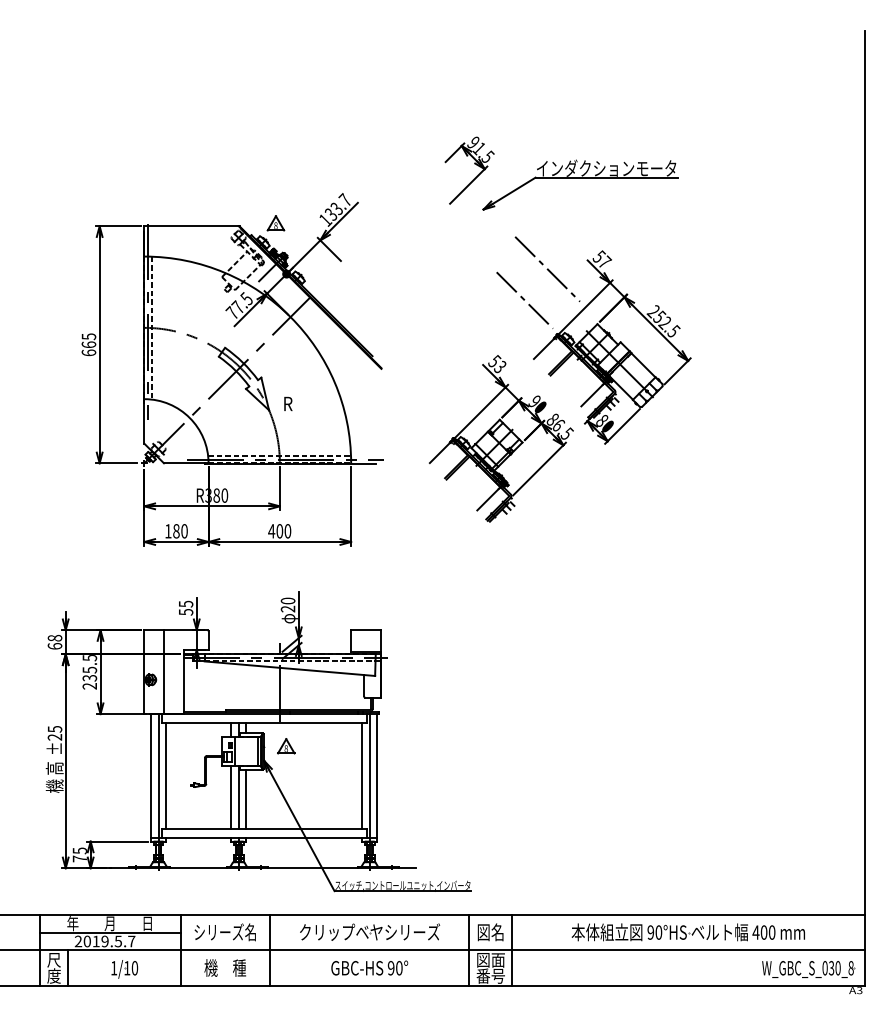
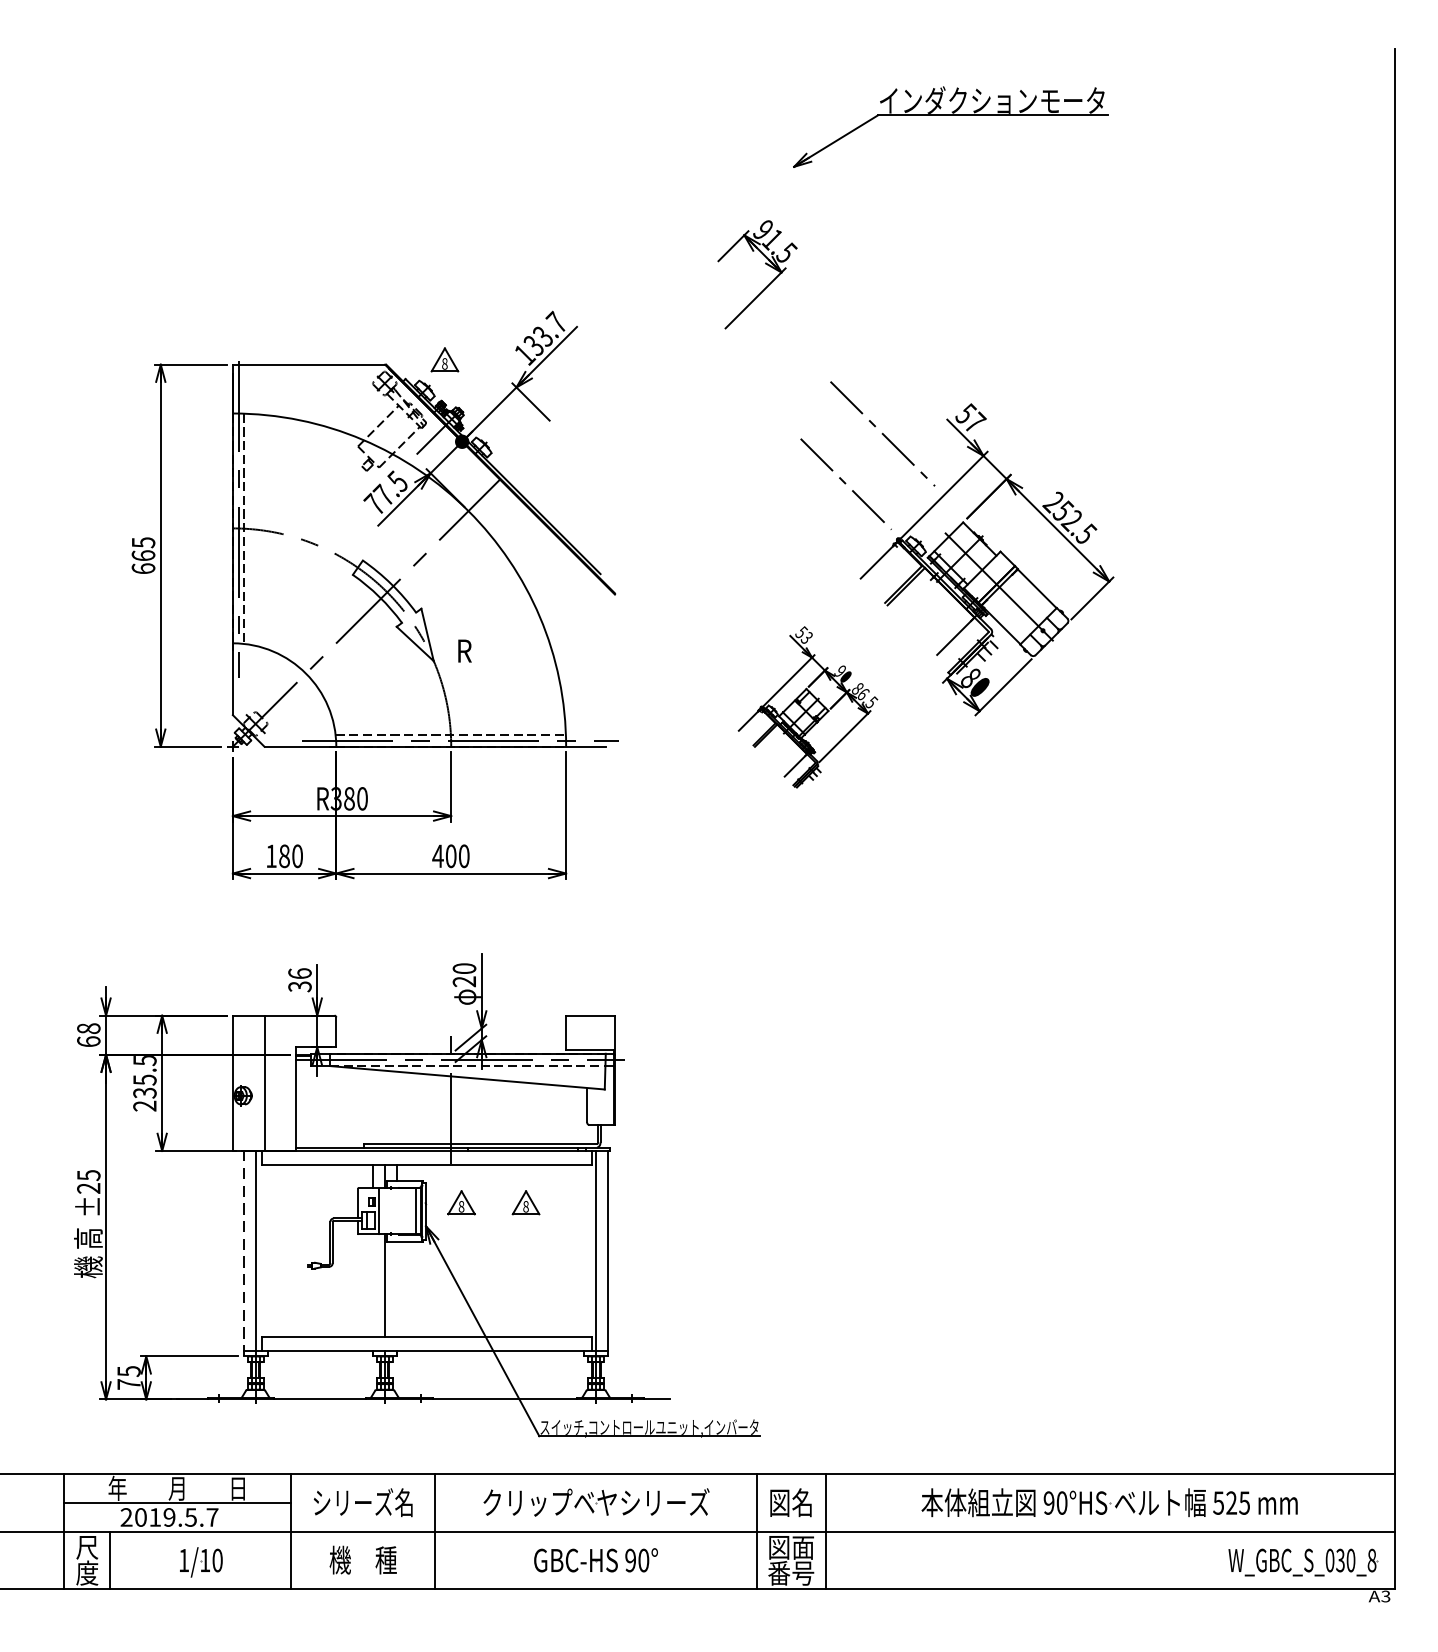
part: (580, 184) -> (950, 126), moved
part: (500, 438) -> (806, 706), size x0.6
text: (185, 607) -> (299, 979), 55 -> 36
part: (326, 746) -> (526, 1203), added
line: (165, 776) -> (266, 1251), removed
line: (362, 776) -> (584, 1251), removed
line: (151, 777) -> (244, 1253), solid -> dashed
line: (231, 797) -> (373, 1285), removed
line: (246, 799) -> (397, 1288), removed
text: (763, 932) -> (1230, 1502), 400 -> 525

